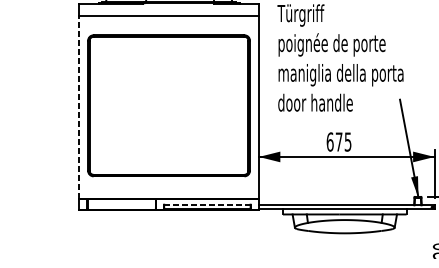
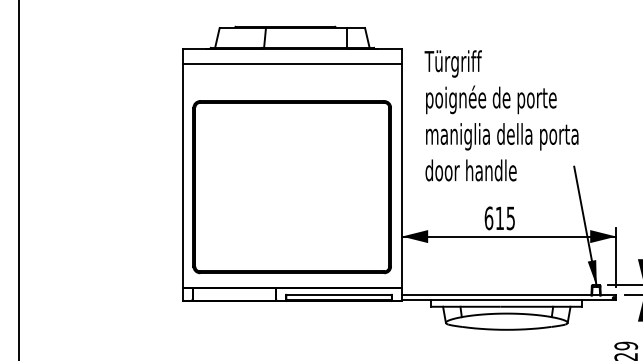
part: (168, 106) -> (291, 187), moved
line: (79, 107) -> (182, 176), dashed -> solid
text: (338, 141) -> (499, 217), 675 -> 615
line: (207, 204) -> (339, 294), dashed -> solid

